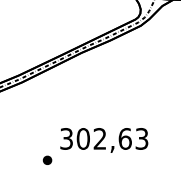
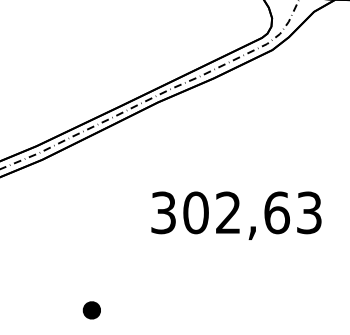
text: (104, 140) -> (236, 215), moved

